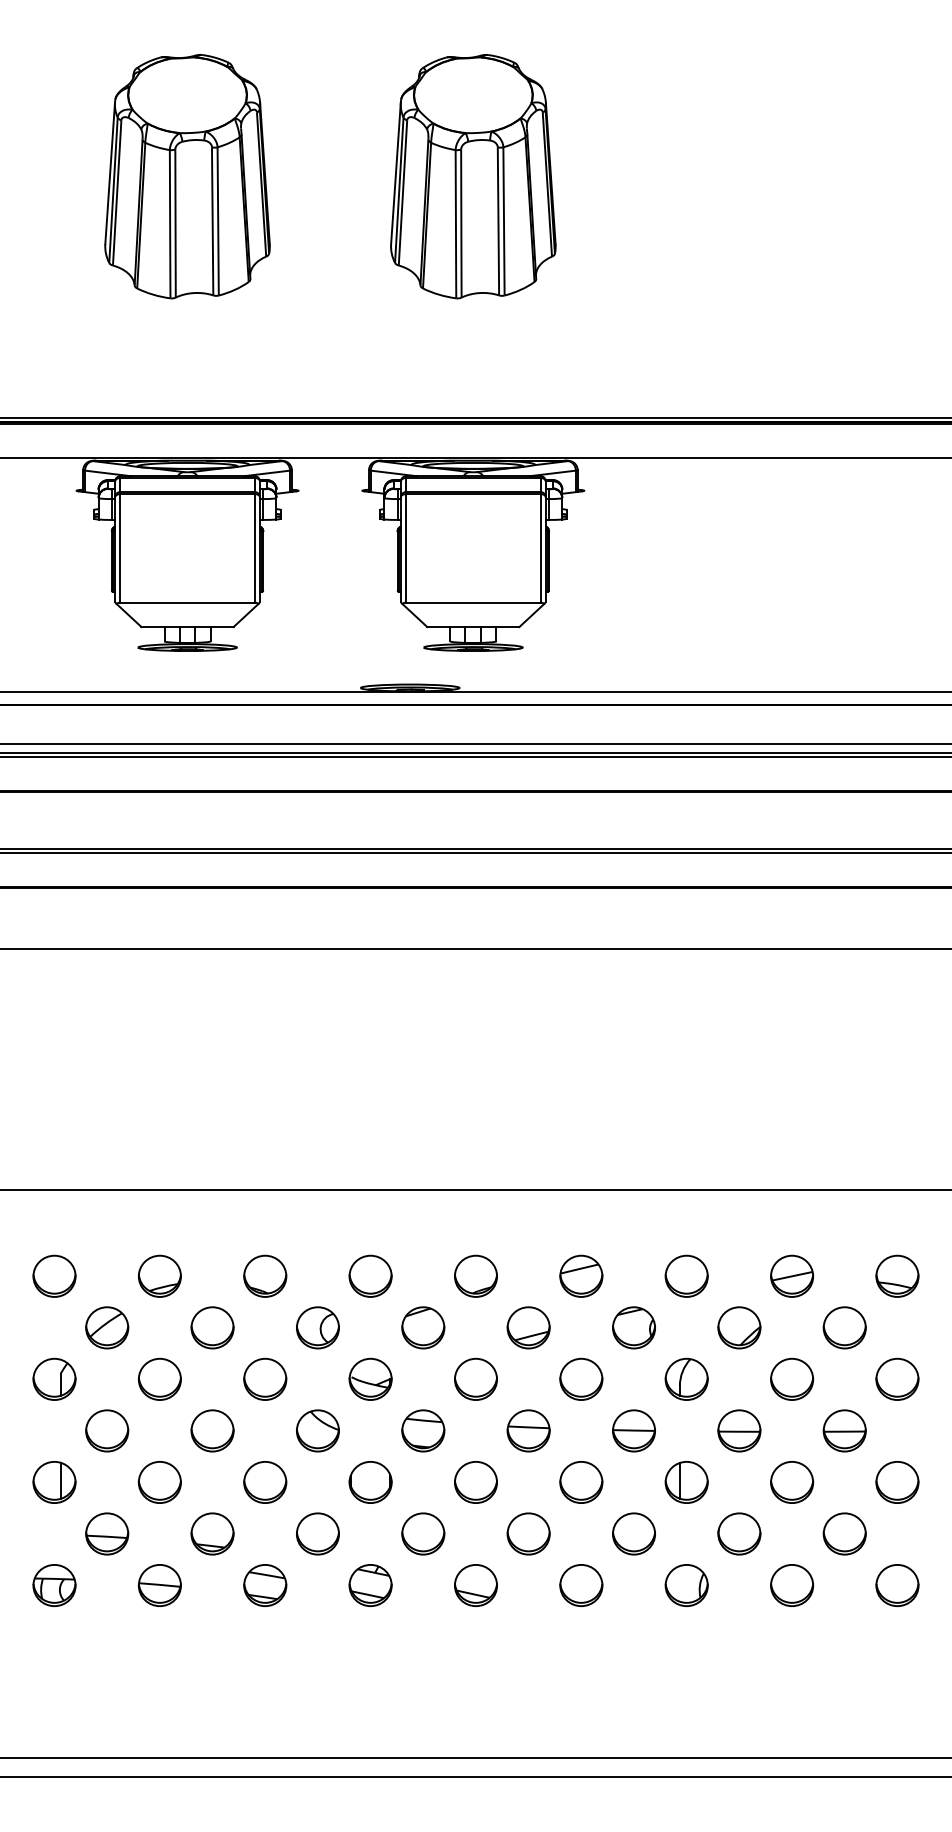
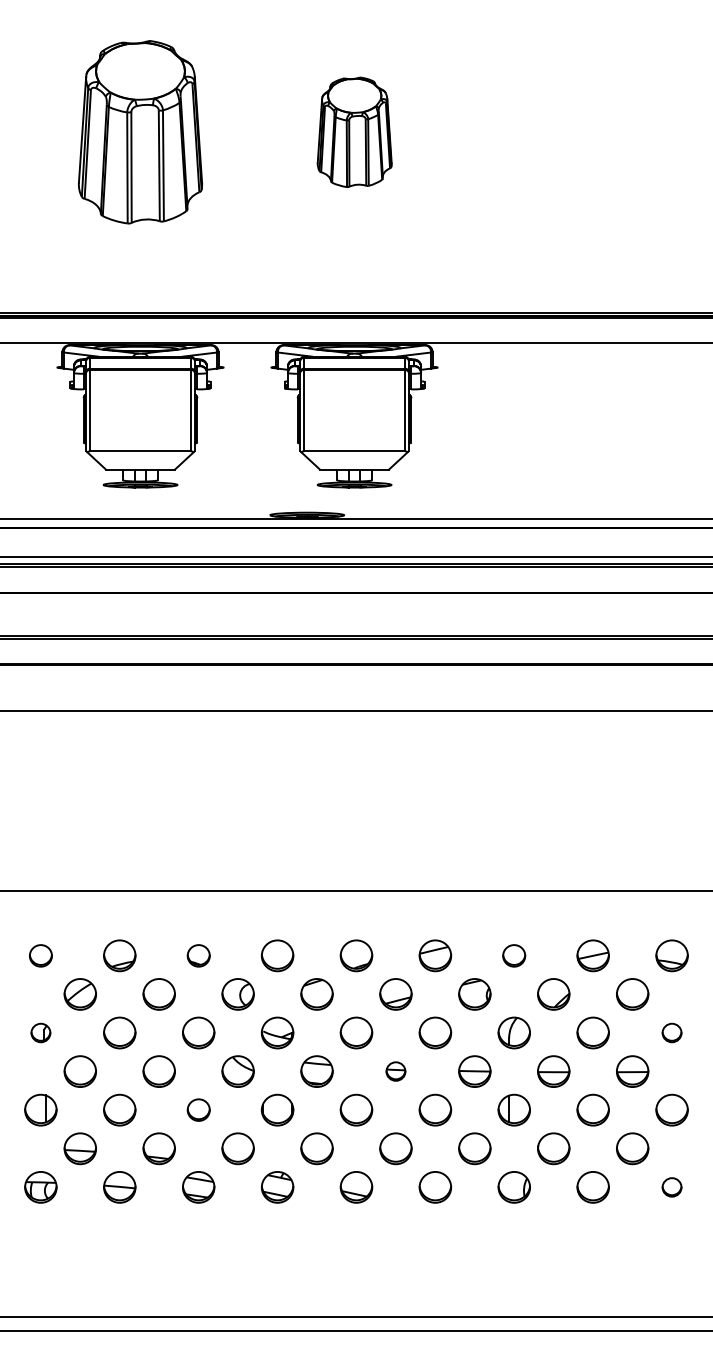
part: (473, 176) -> (354, 132), size x0.6
part: (54, 1275) -> (40, 955), size x0.7
part: (265, 1275) -> (198, 955), size x0.7
part: (685, 1275) -> (513, 955), size x0.7
part: (54, 1378) -> (40, 1032), size x0.6
part: (896, 1378) -> (671, 1032), size x0.6
part: (528, 1430) -> (395, 1071), size x0.6
part: (265, 1481) -> (198, 1109), size x0.7
part: (896, 1585) -> (671, 1187), size x0.6

